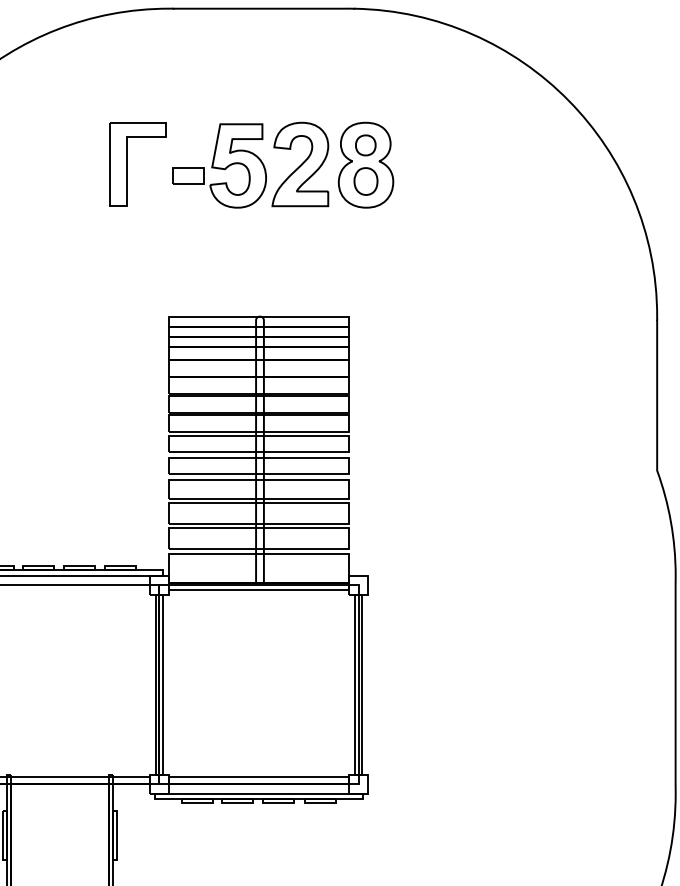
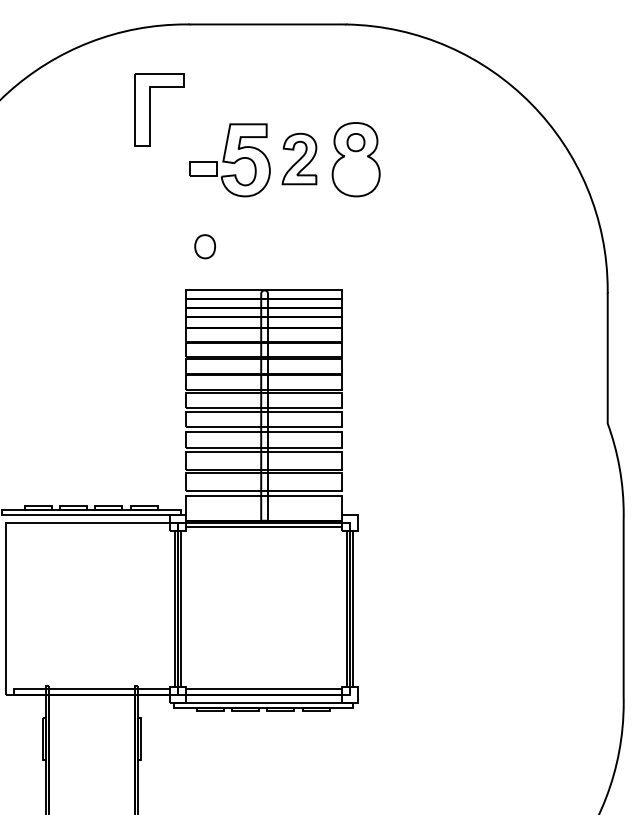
part: (127, 163) -> (150, 109), moved
part: (300, 163) -> (299, 158), size x0.7
part: (365, 181) -> (204, 246), moved

